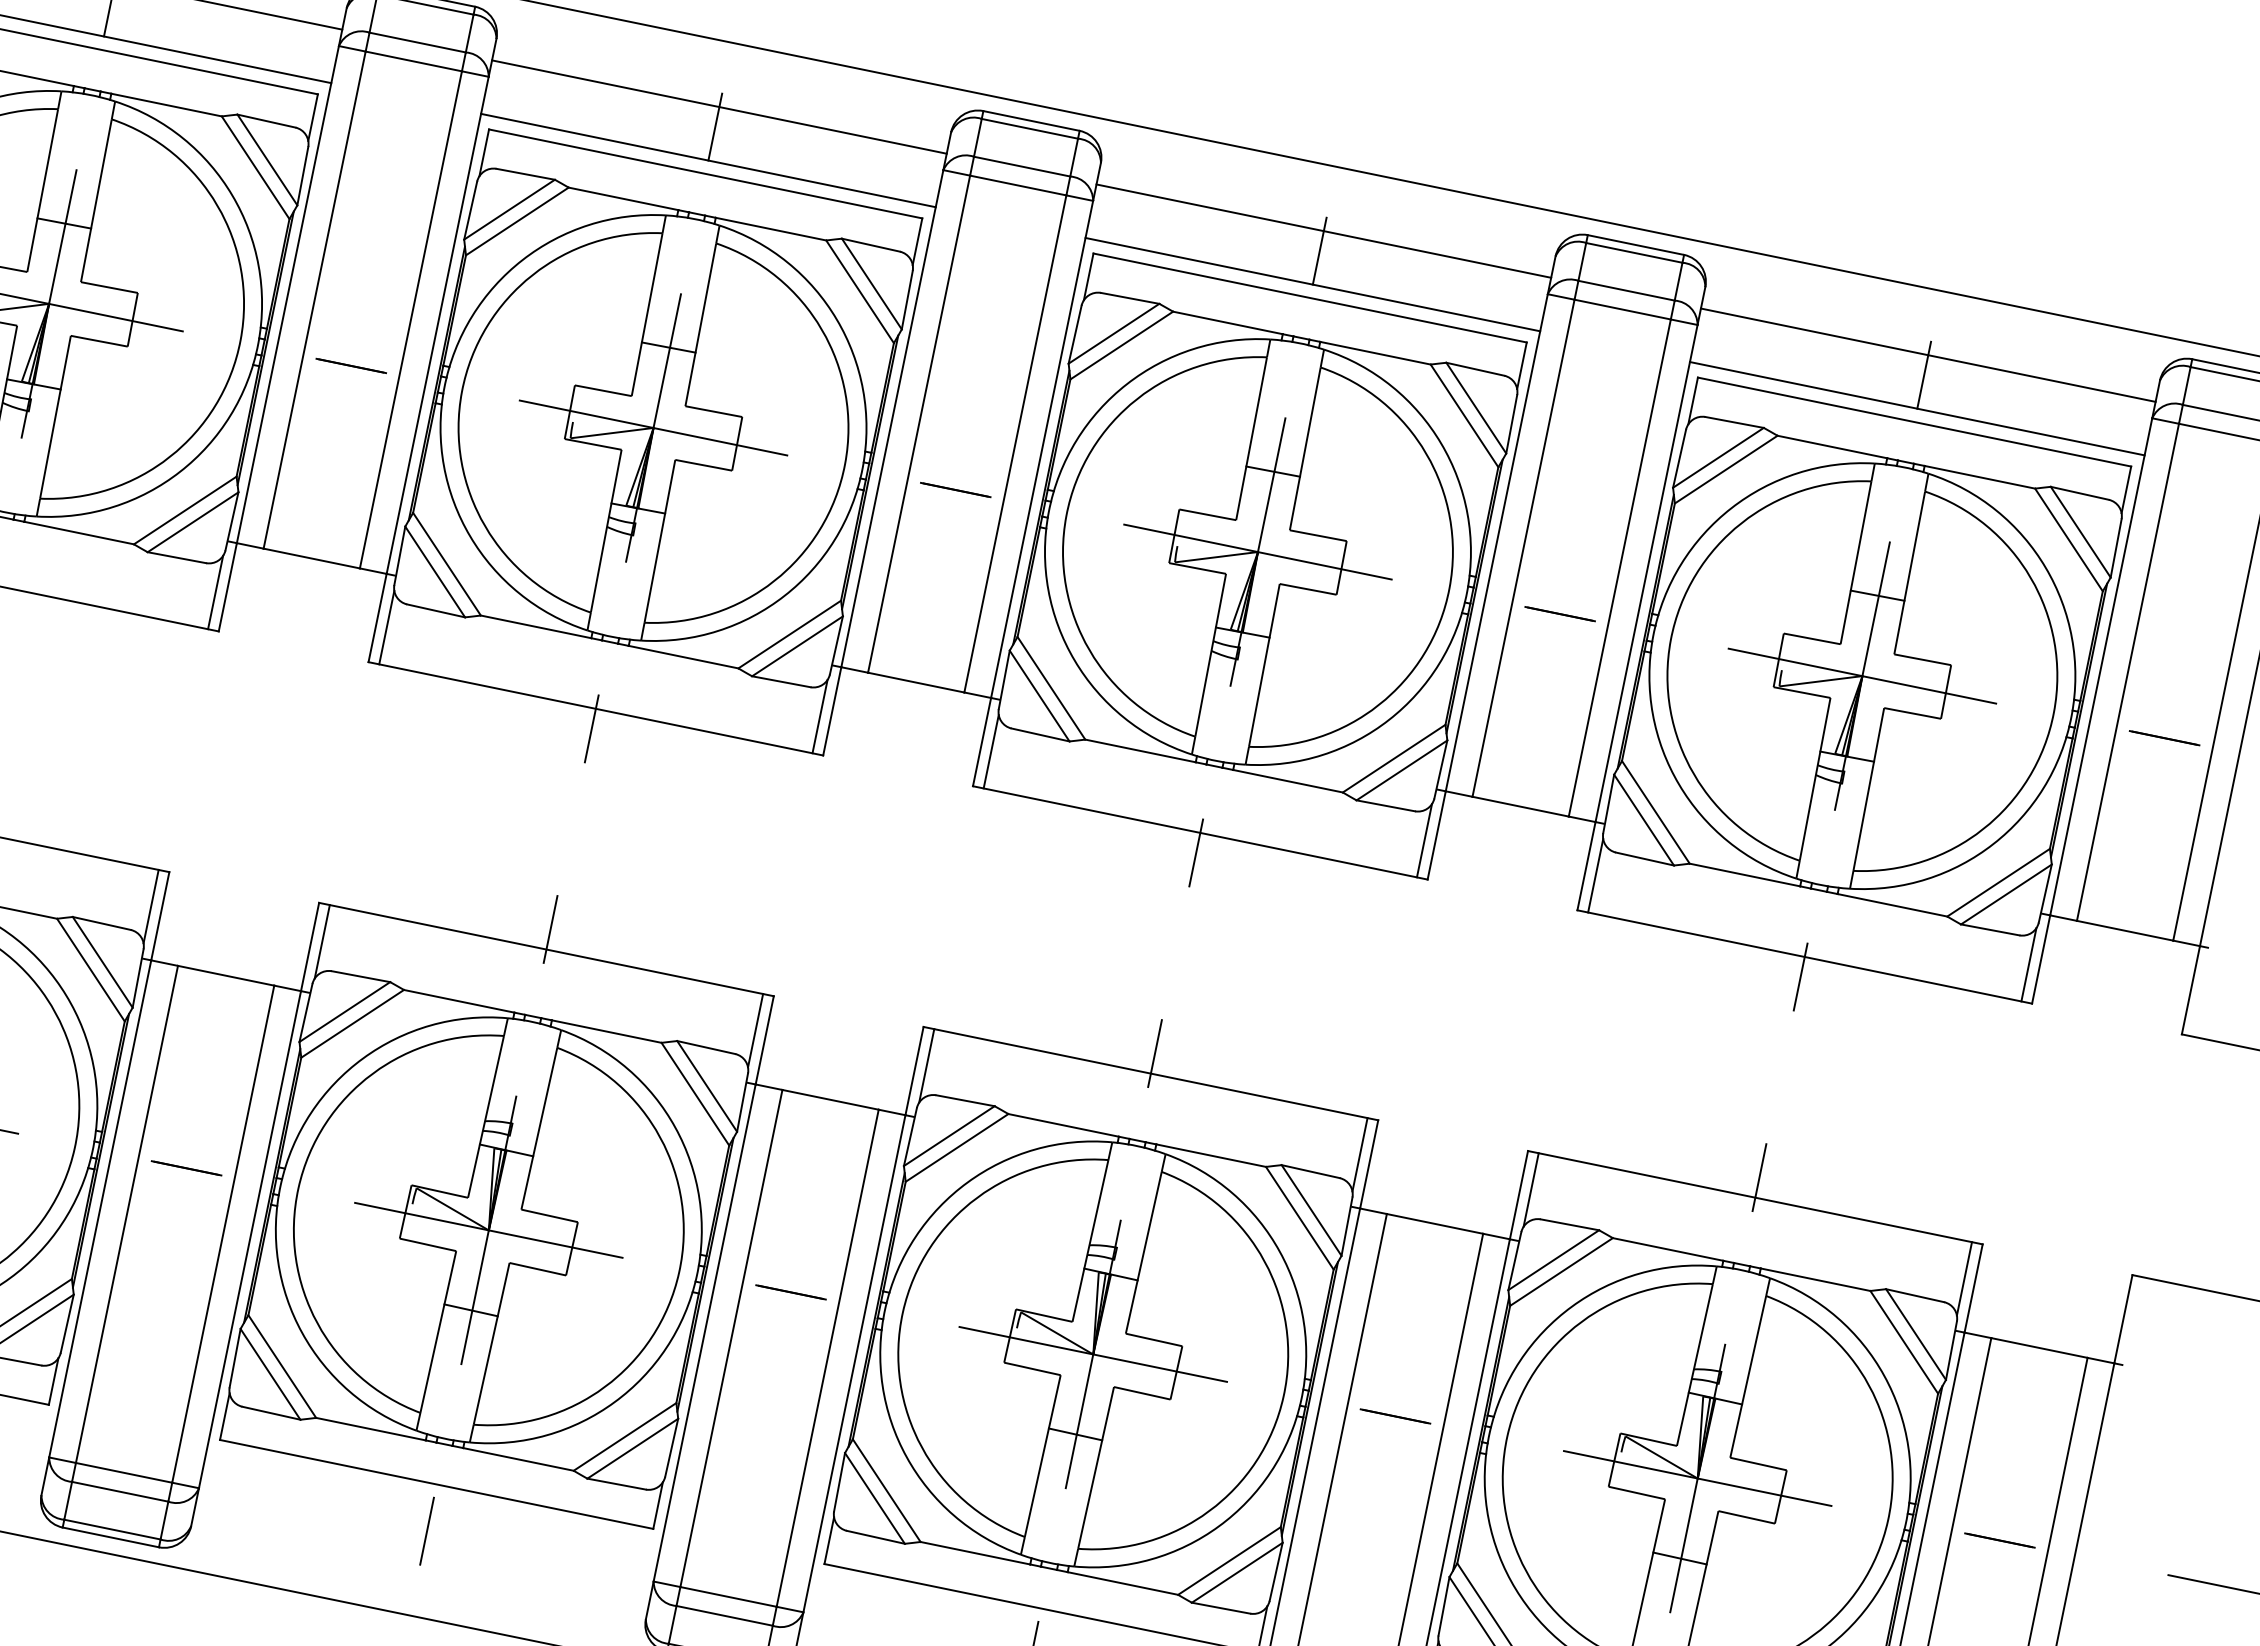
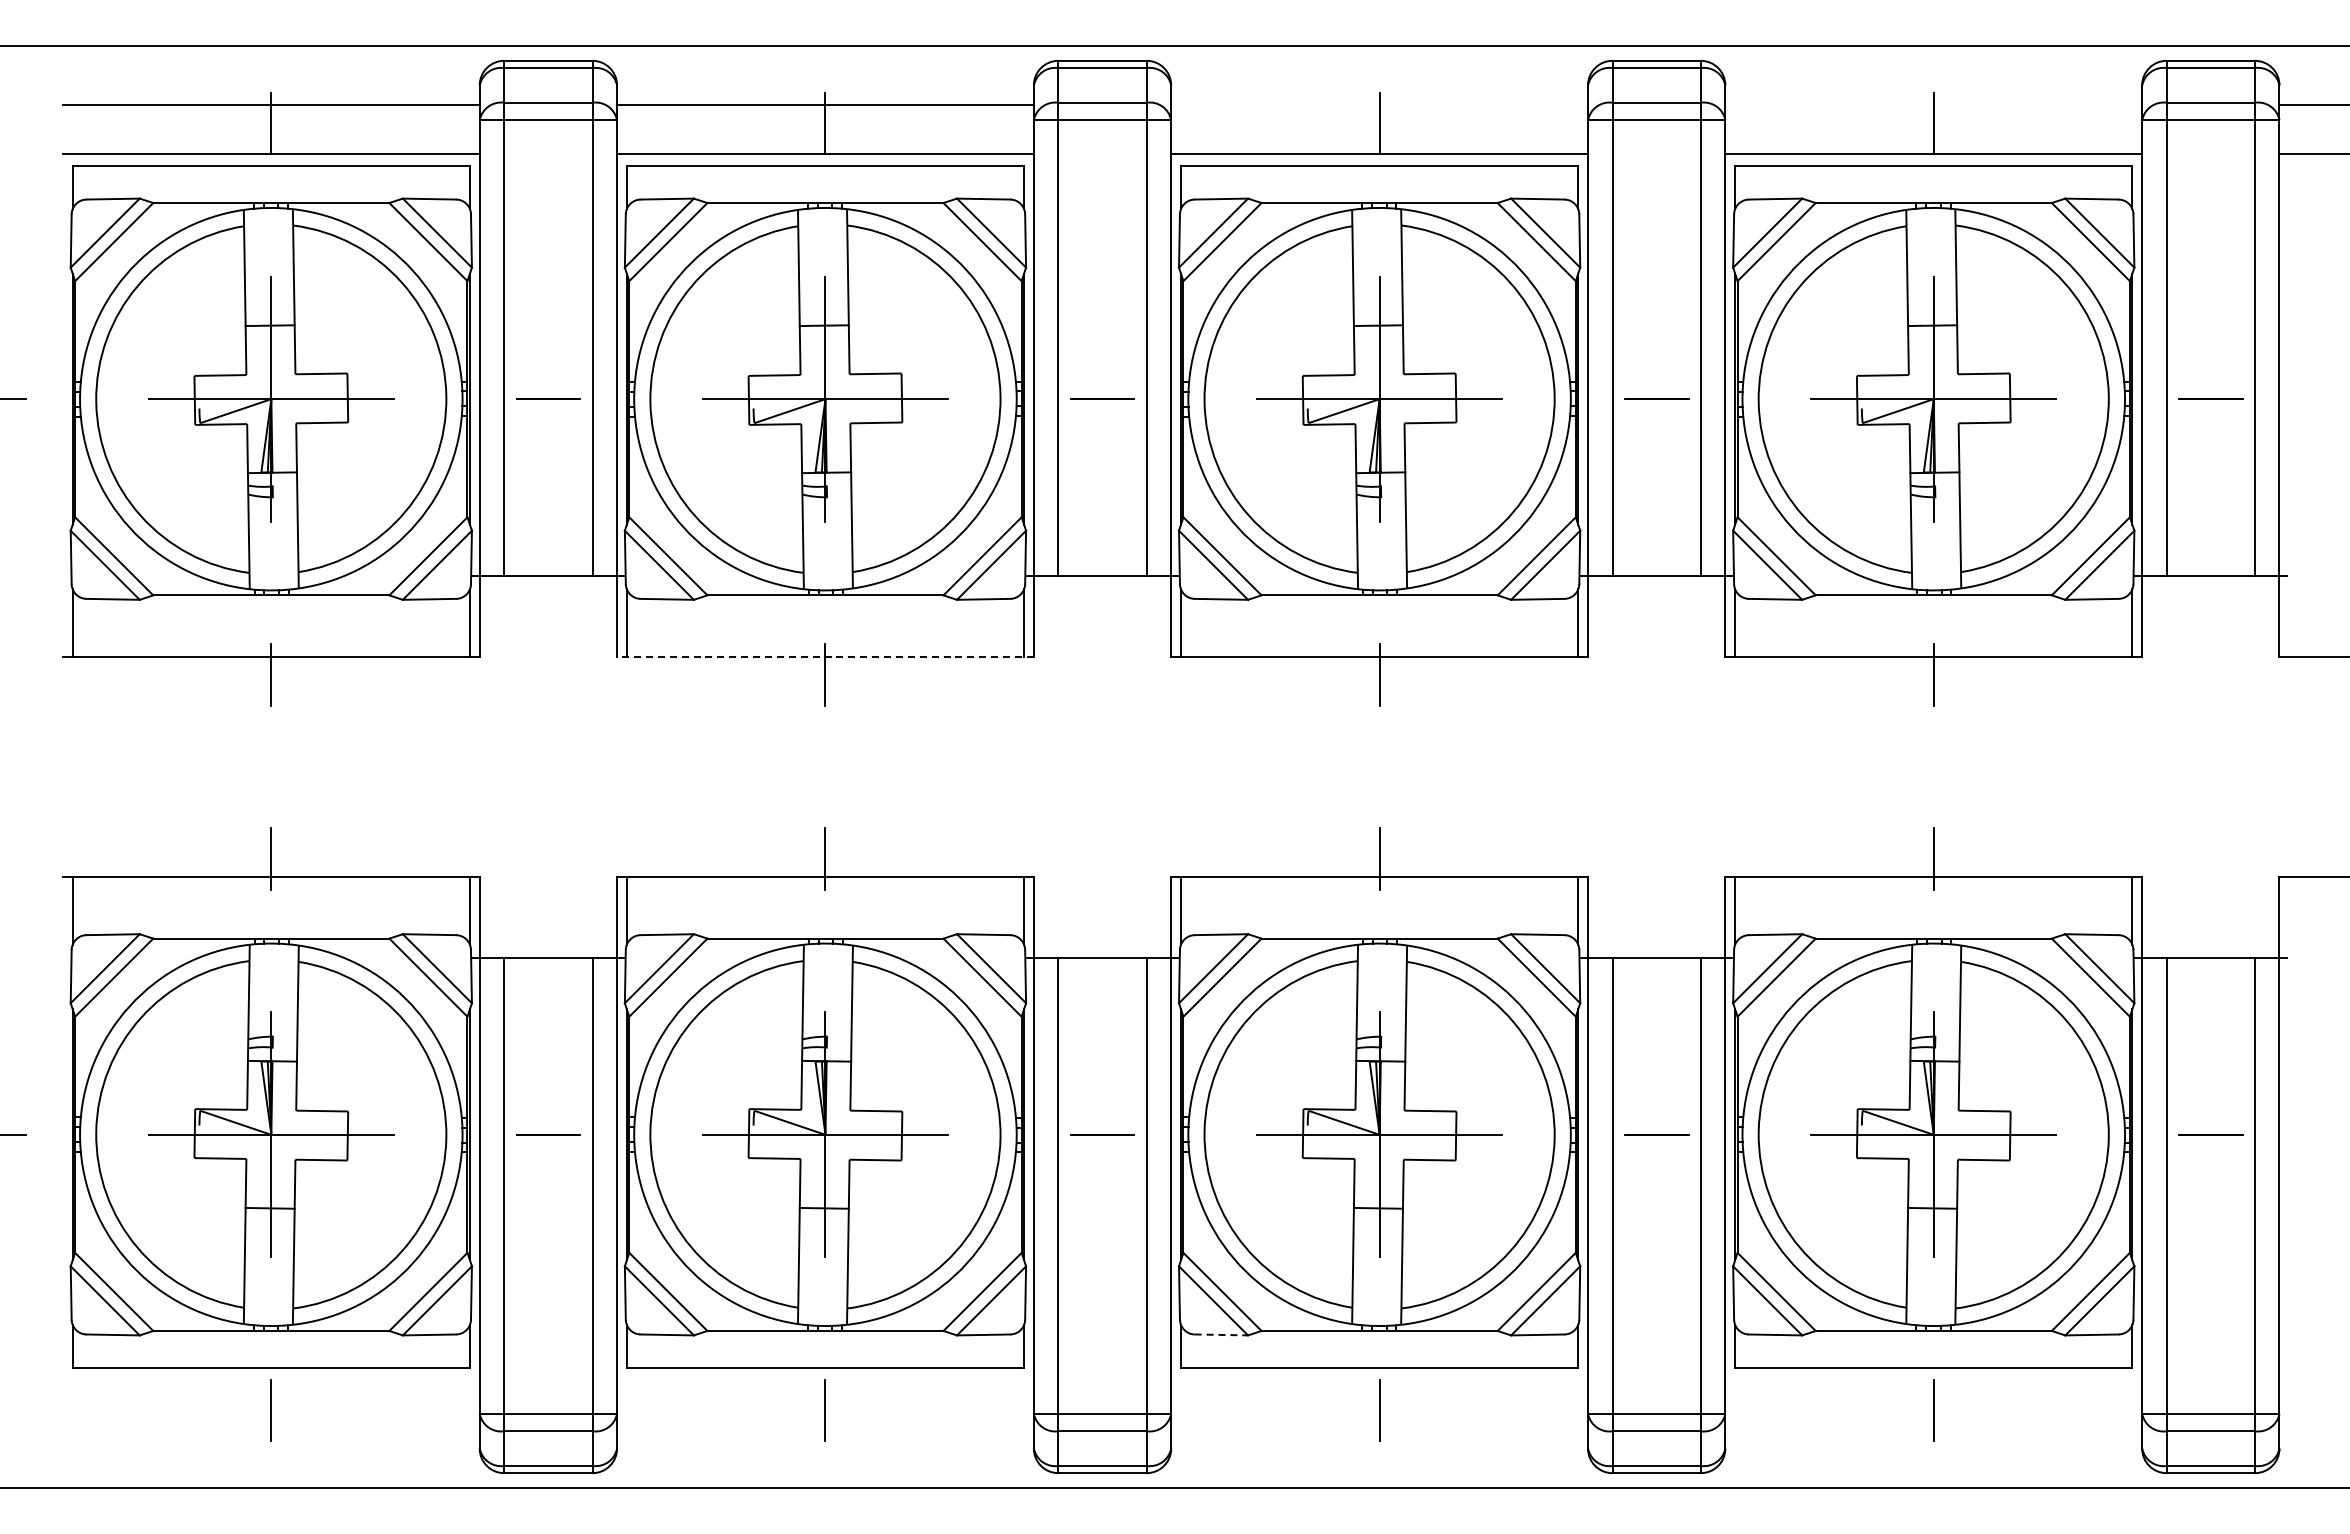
line: (1323, 230) -> (1379, 104), removed
line: (1928, 354) -> (1933, 104), removed
line: (594, 708) -> (824, 656), solid -> dashed
line: (876, 1536) -> (1221, 1334), solid -> dashed

